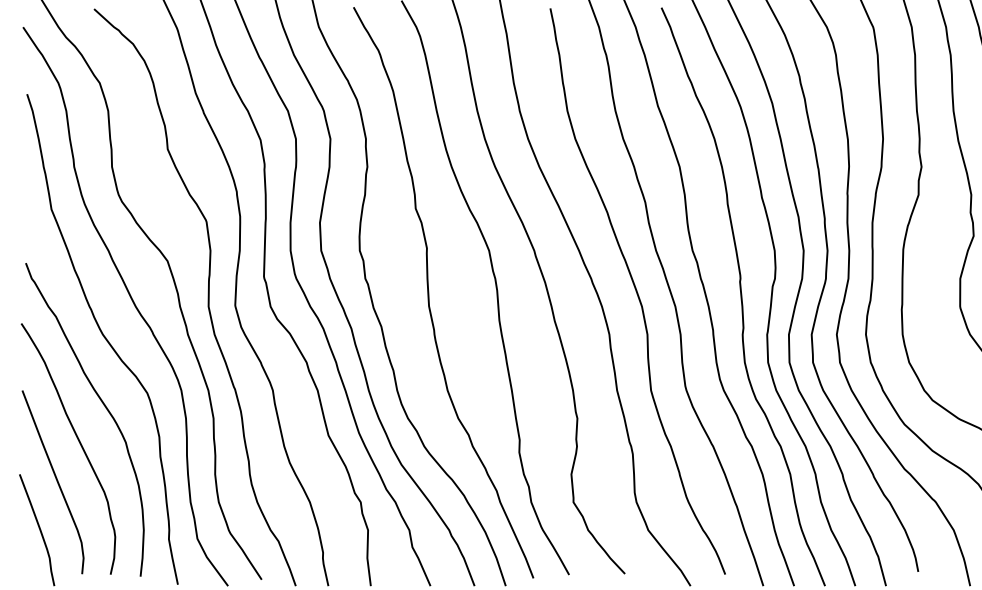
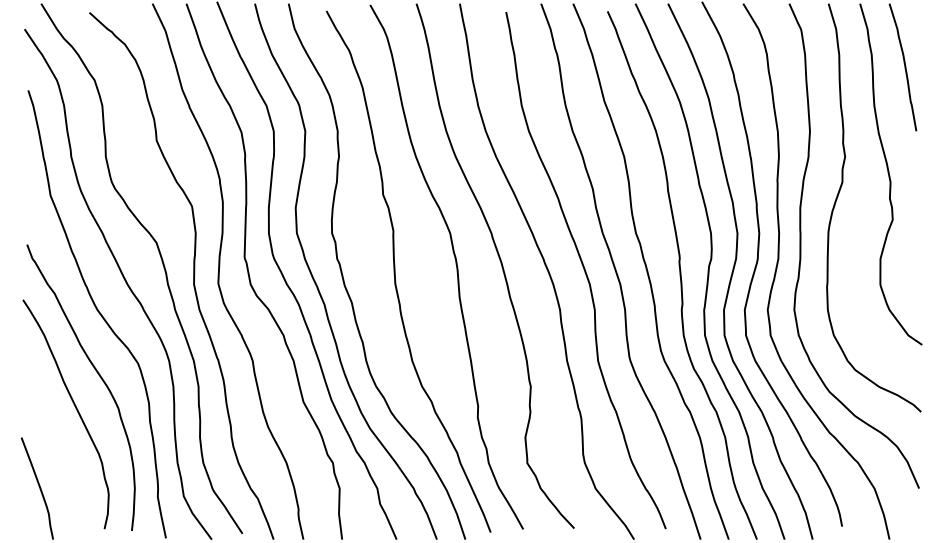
curve: (55, 479) -> (54, 442), removed

